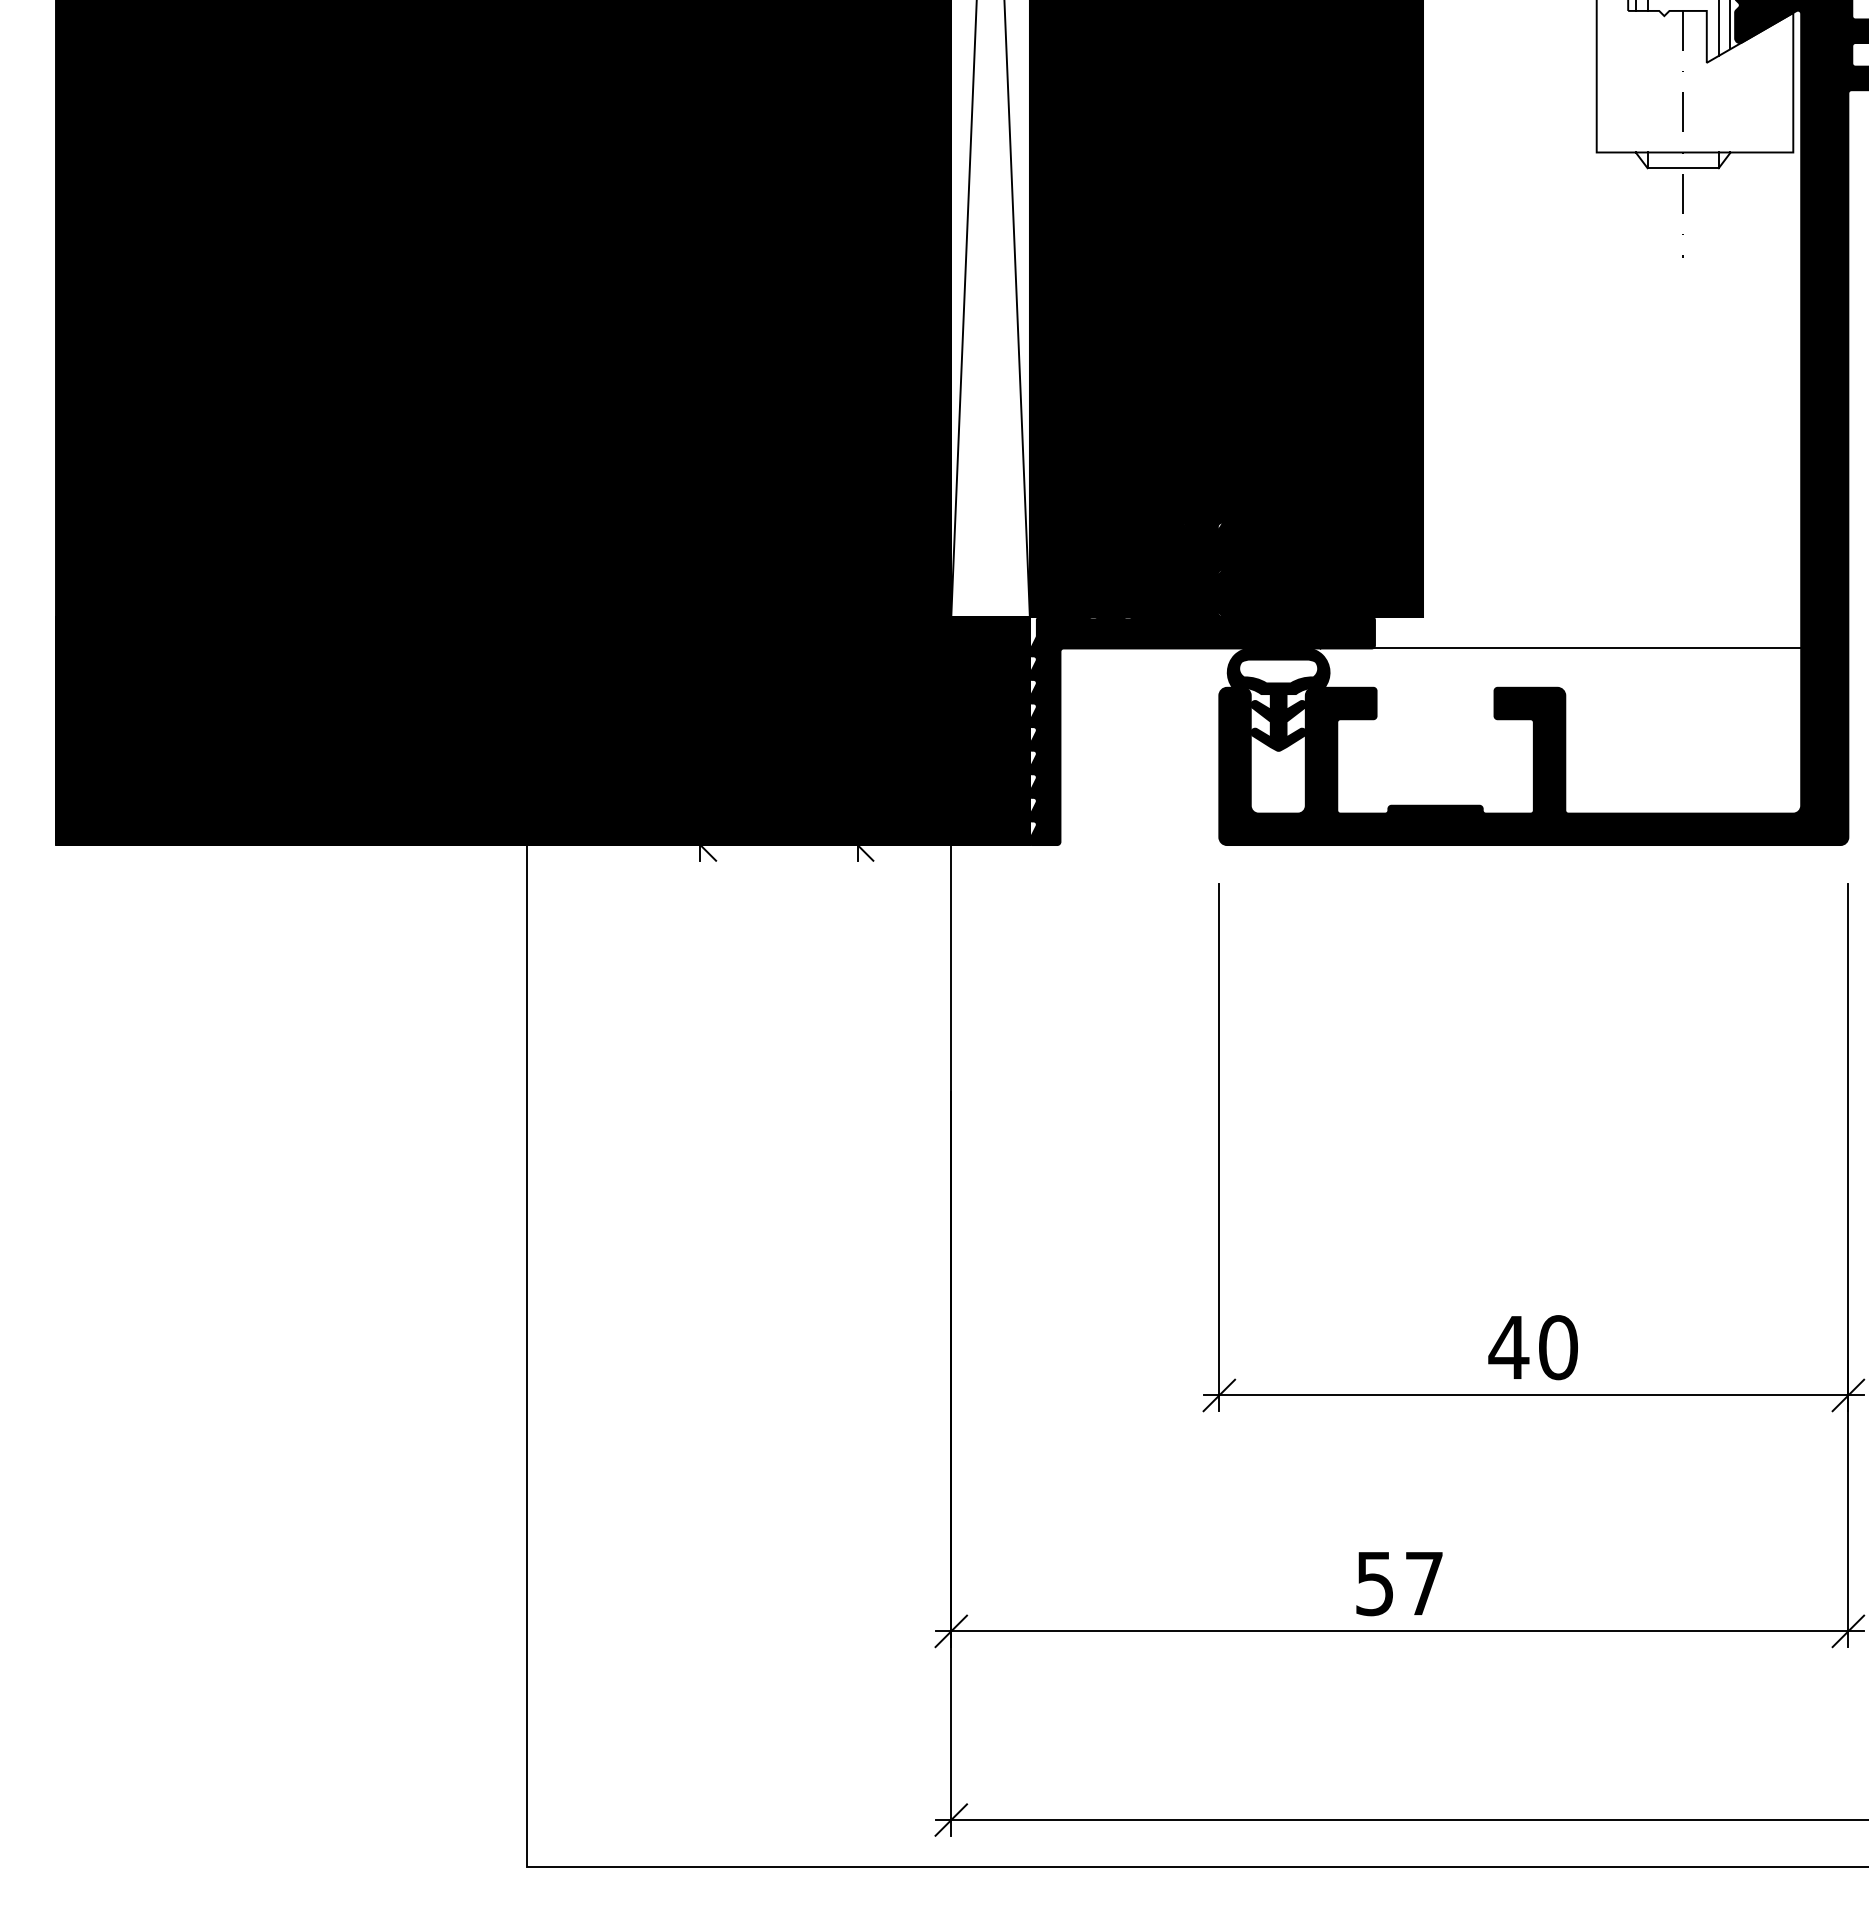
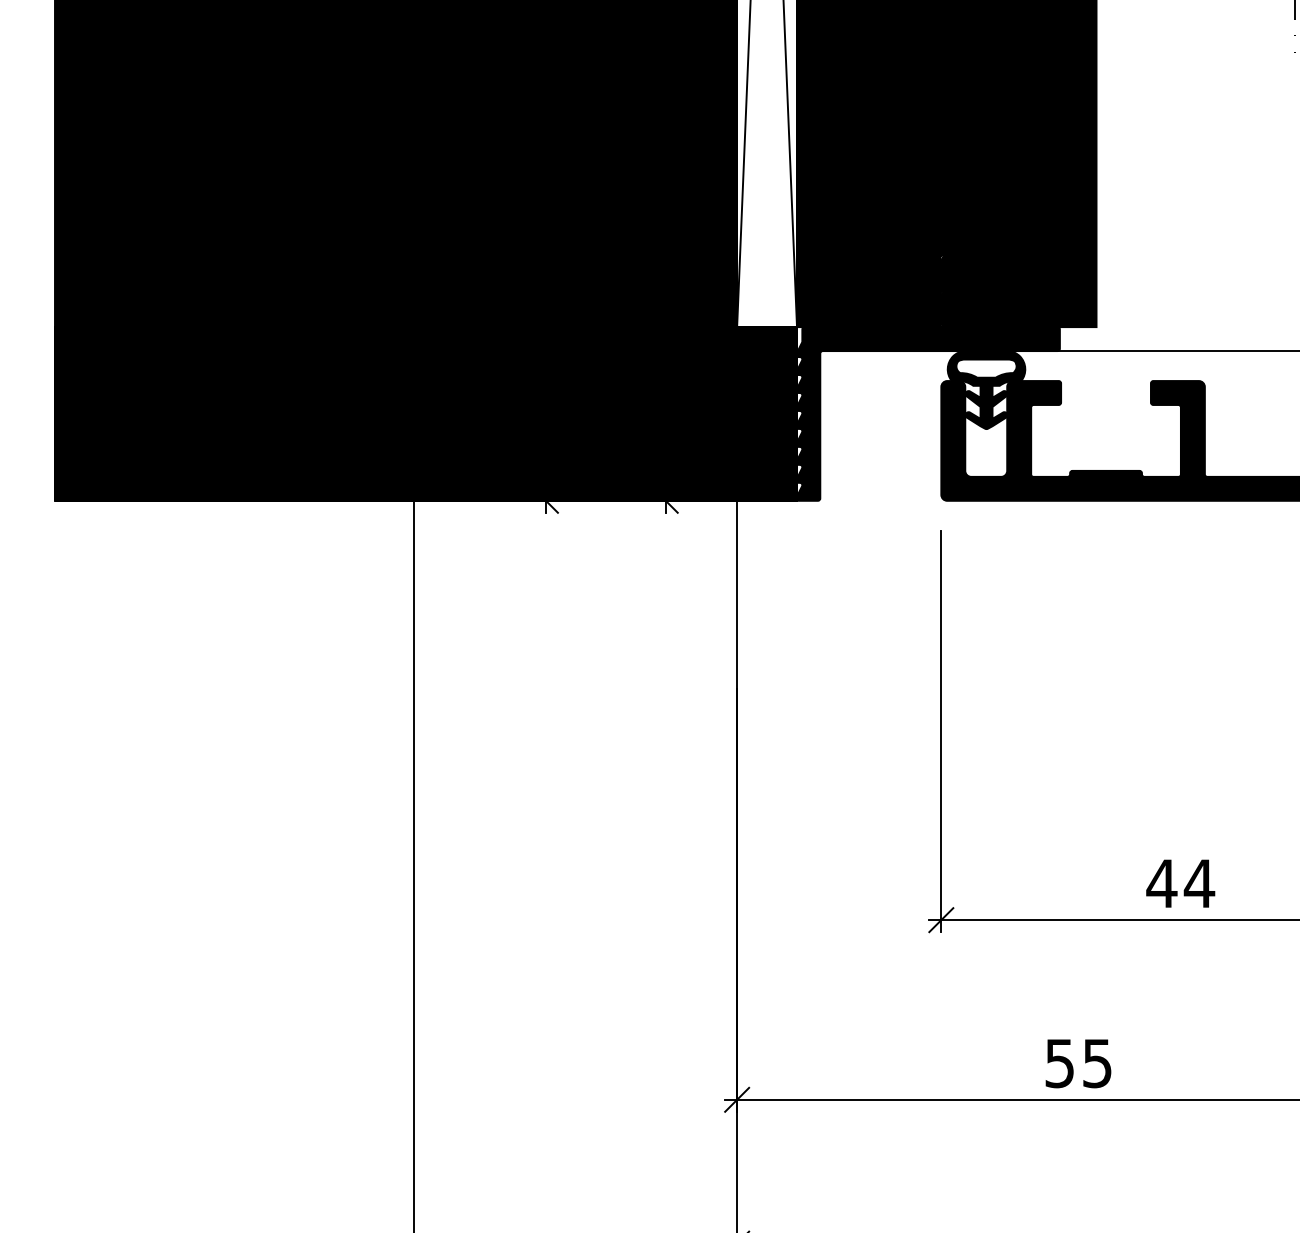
text: (1557, 1347) -> (1198, 883), 40 -> 44
text: (1423, 1584) -> (1096, 1064), 57 -> 55

